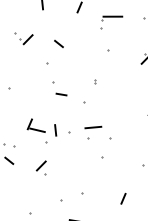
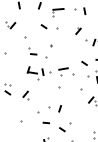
line: (57, 43) -> (43, 26), moved
part: (69, 133) -> (50, 73), moved
line: (122, 198) -> (59, 108), moved

